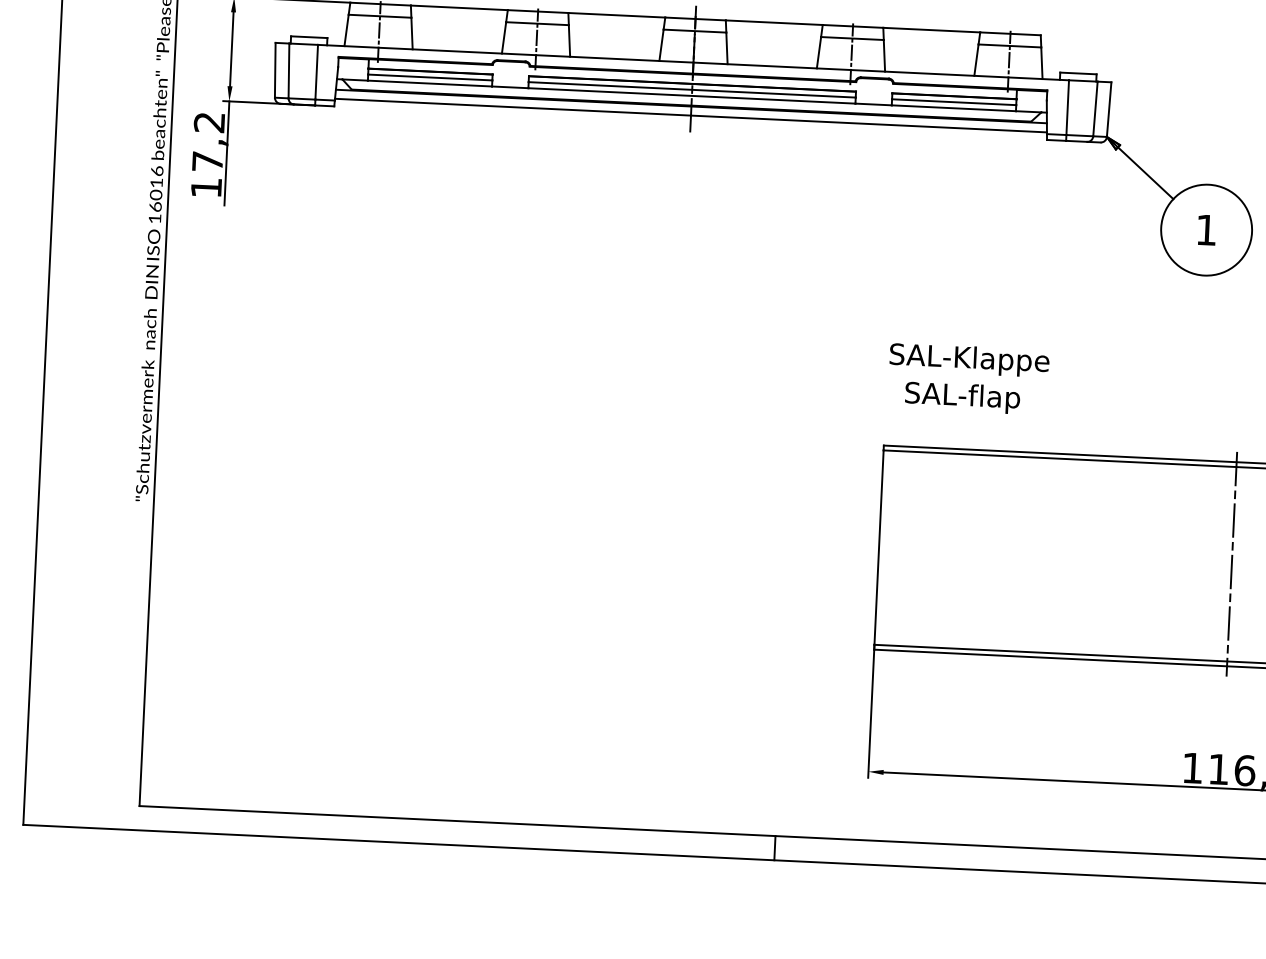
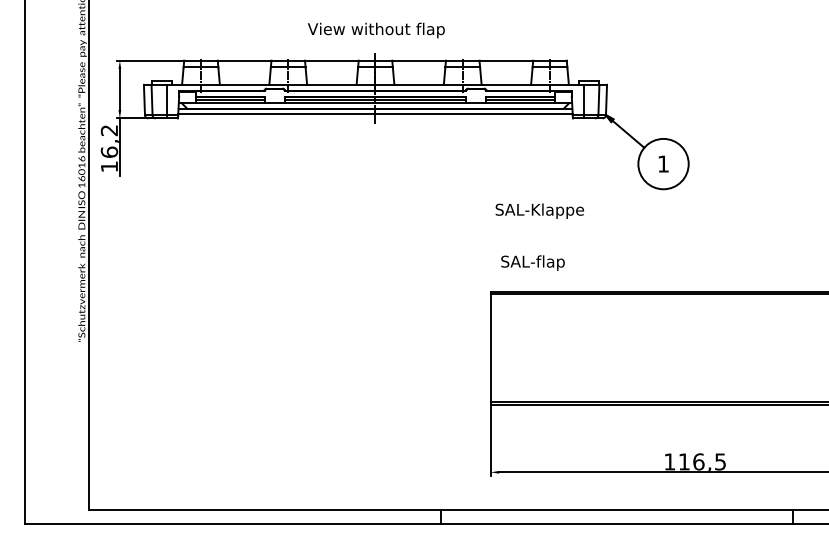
text: (207, 160) -> (109, 151), 17,2 -> 16,2
text: (968, 358) -> (539, 210), moved
line: (1232, 563) -> (686, 347), removed

